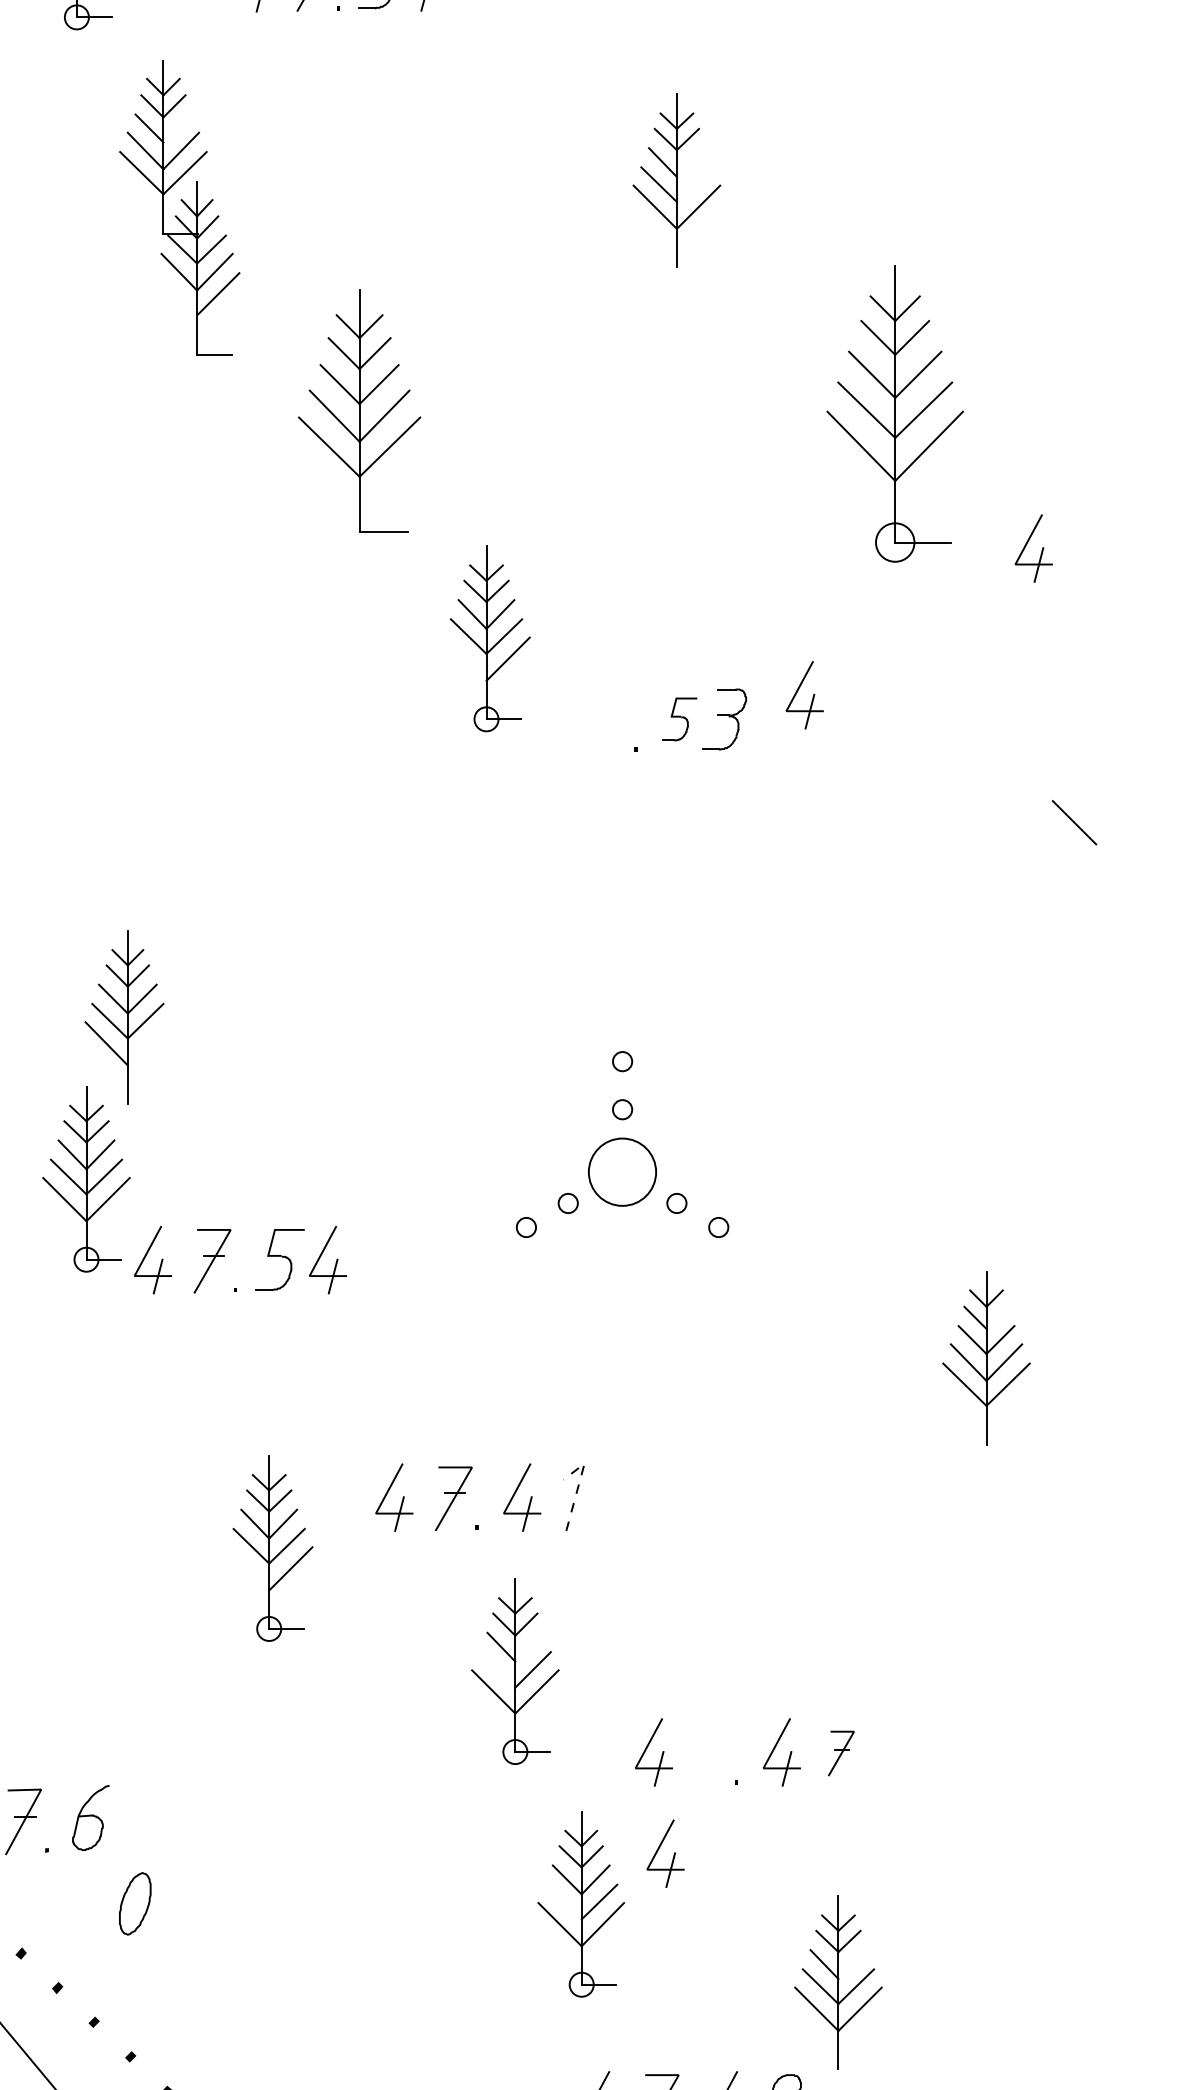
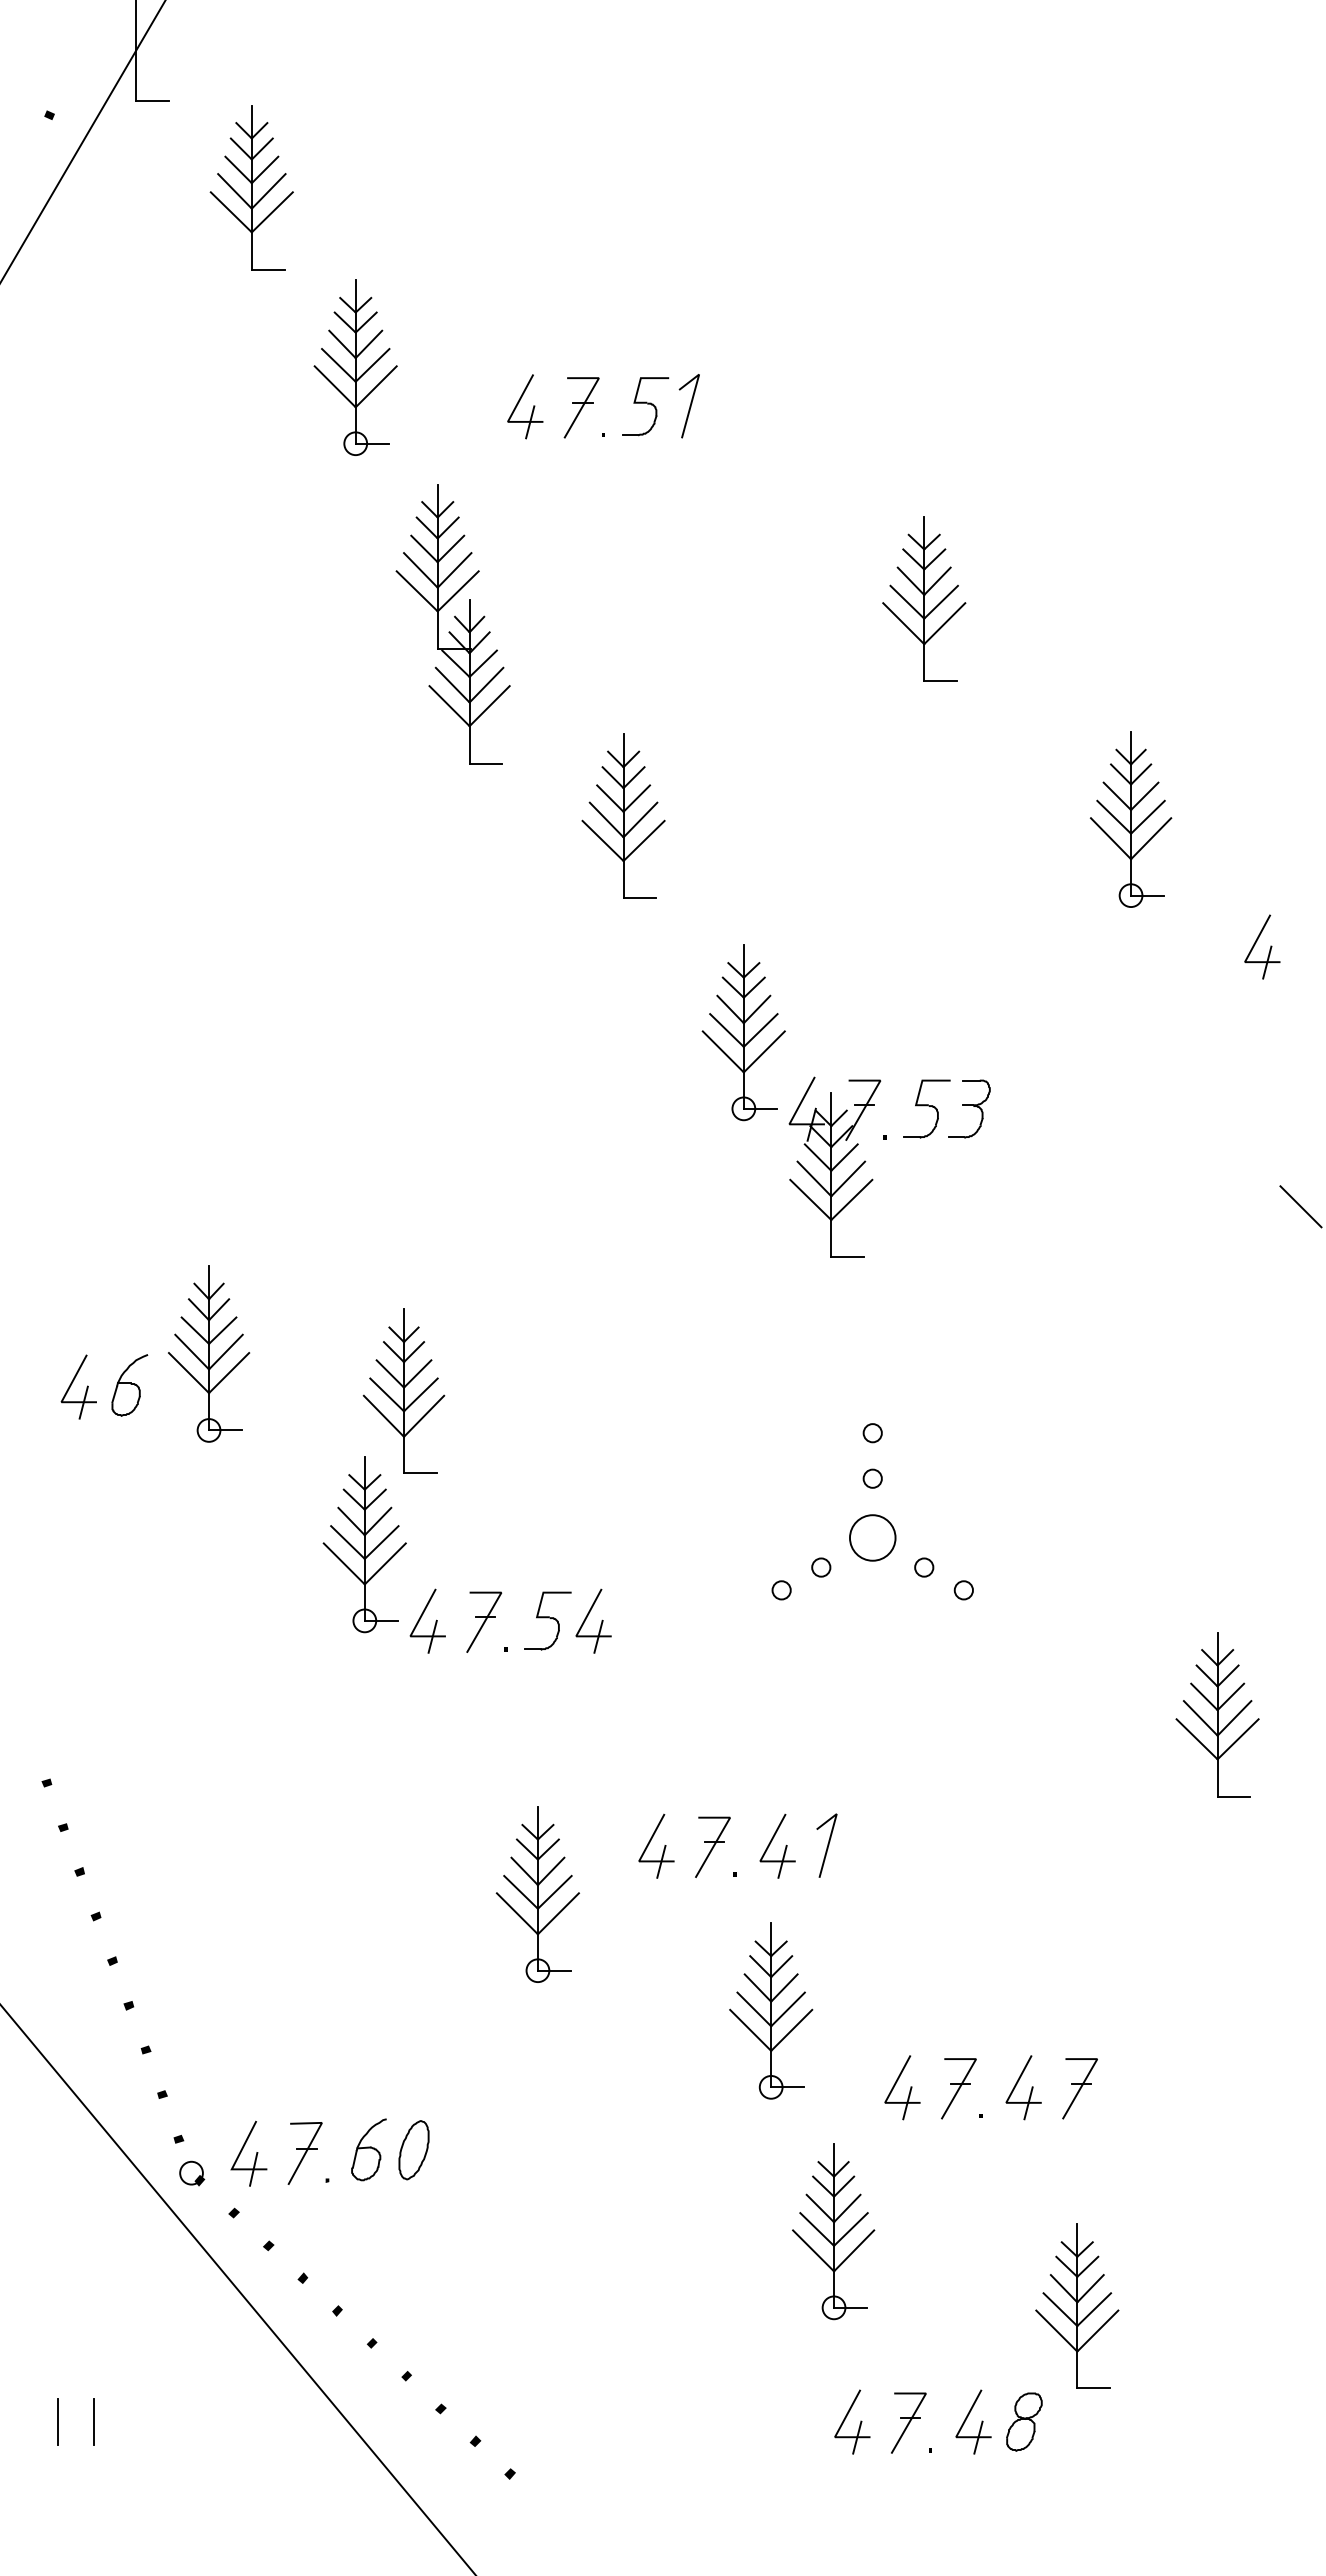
line: (176, 127) -> (450, 548), added
line: (690, 162) -> (937, 581), added
line: (694, 183) -> (940, 601), added
line: (694, 267) -> (940, 680), added
line: (175, 294) -> (449, 706), added
part: (359, 409) -> (623, 815), size x0.71
part: (894, 413) -> (1130, 819), size x0.62
line: (463, 658) -> (722, 1051), added
part: (798, 691) -> (1039, 1082), removed
part: (679, 718) -> (926, 1108), size x1.43
part: (582, 780) -> (834, 1166), added
line: (149, 1042) -> (424, 1415), added
line: (145, 1104) -> (420, 1473), added
circle: (622, 1171) -> (872, 1537), size x0.71
line: (996, 1317) -> (1227, 1675), added
line: (1003, 1445) -> (1233, 1796), added
line: (579, 1484) -> (831, 1833), dashed -> solid
line: (246, 1568) -> (516, 1913), added
line: (529, 1646) -> (784, 1987), added
line: (497, 1669) -> (754, 2009), added
part: (713, 1753) -> (958, 2088), added
part: (840, 1753) -> (1079, 2088), size x1.43
part: (660, 1848) -> (908, 2178), removed
line: (564, 1902) -> (817, 2229), added
part: (134, 1904) -> (413, 2150), moved
line: (852, 1964) -> (1090, 2288), added
line: (855, 2069) -> (1093, 2388), added

